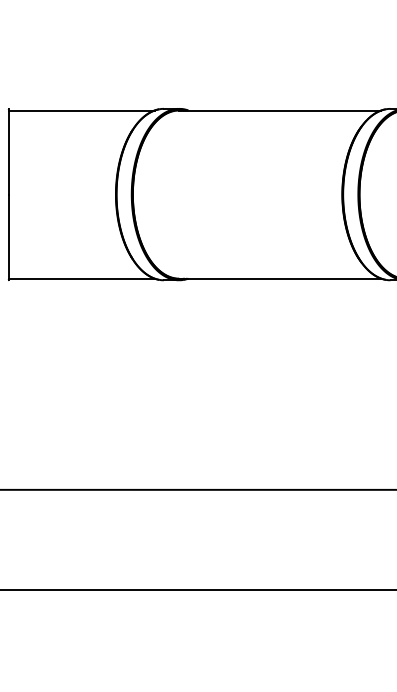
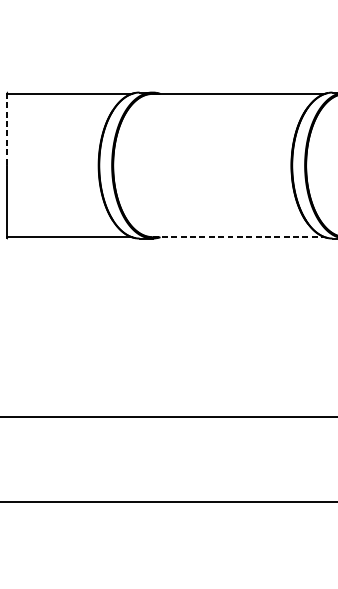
line: (8, 151) -> (7, 128), solid -> dashed
line: (280, 278) -> (238, 237), solid -> dashed

